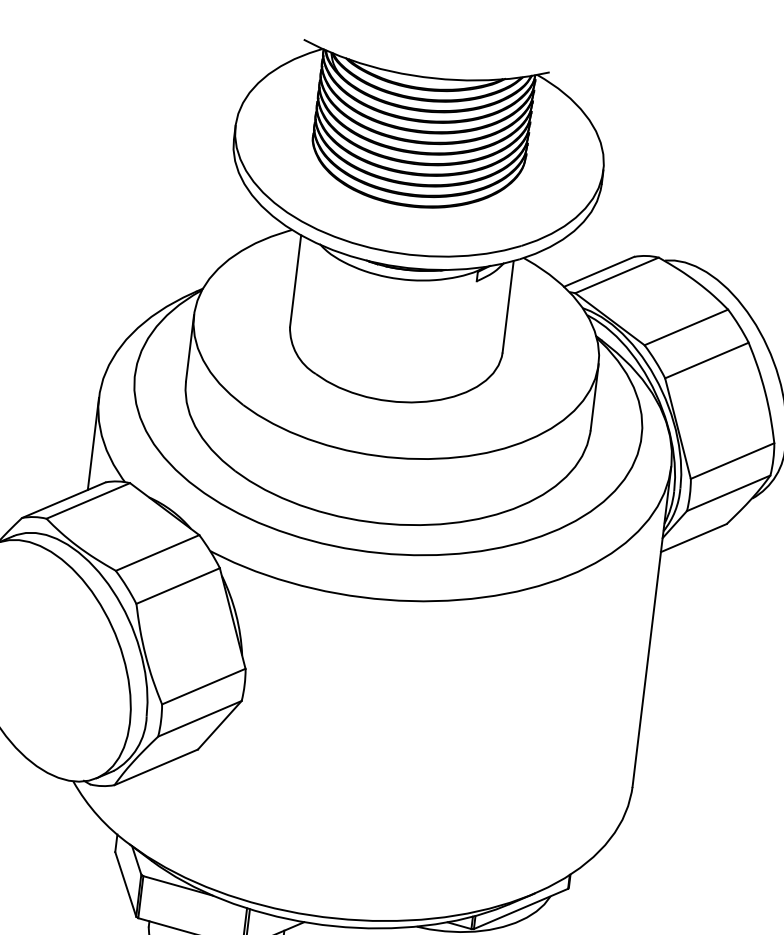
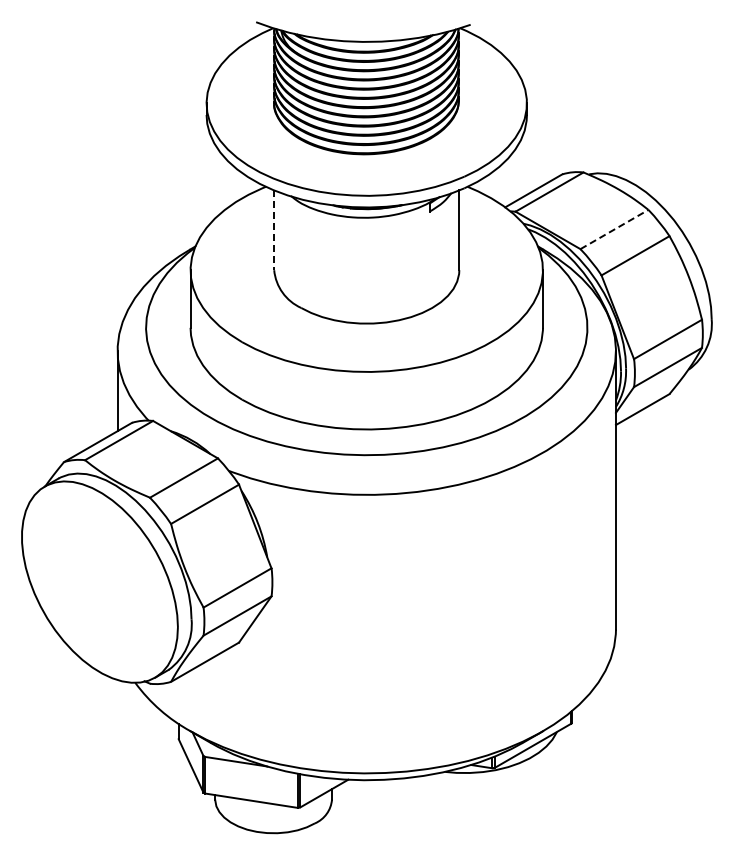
line: (295, 281) -> (274, 230), solid -> dashed
line: (686, 327) -> (614, 229), solid -> dashed

